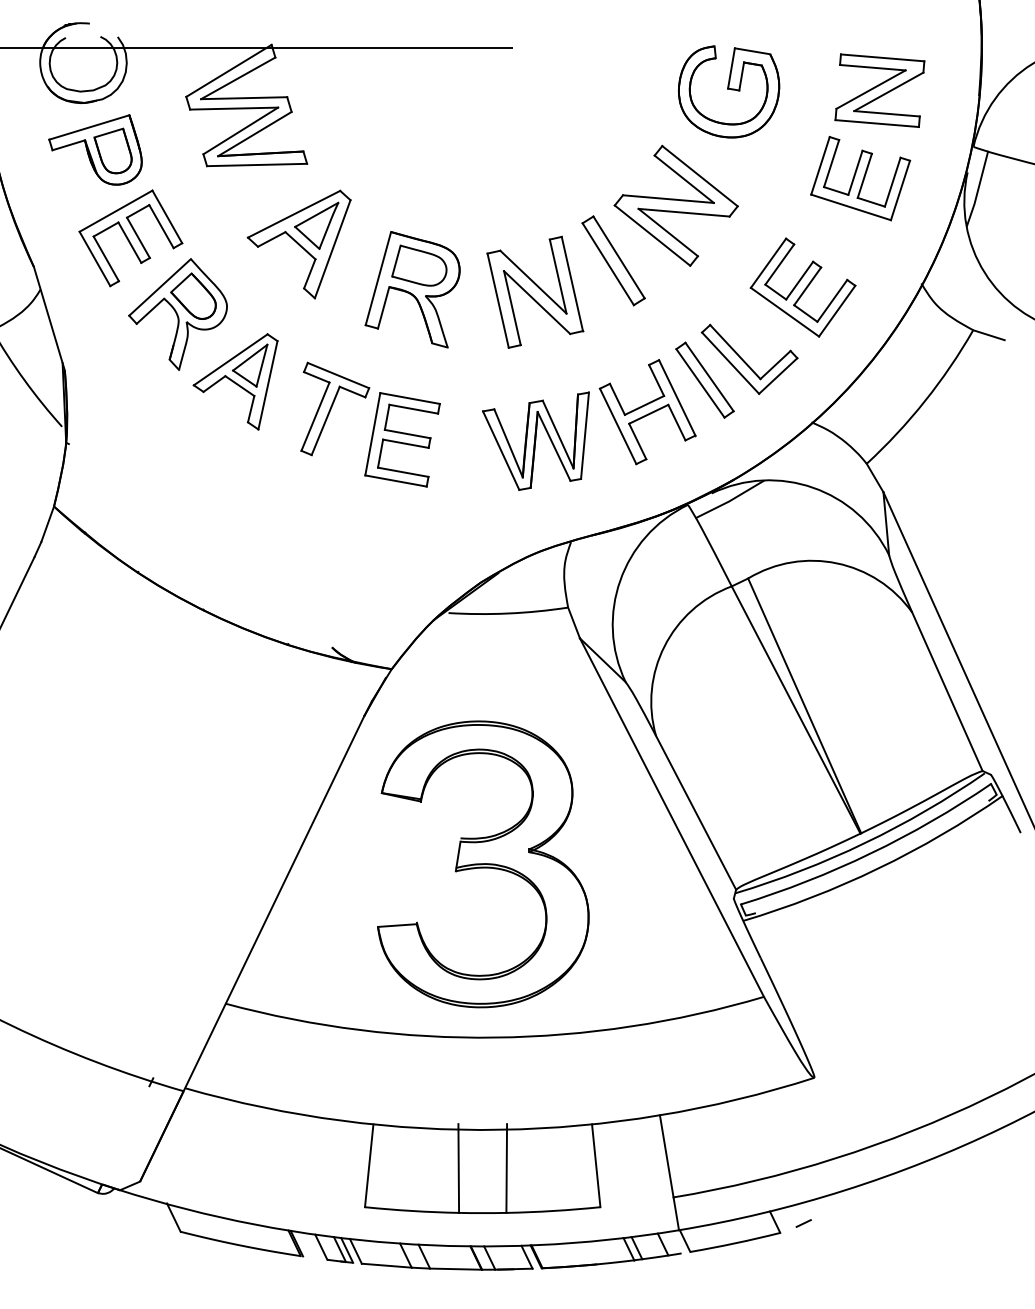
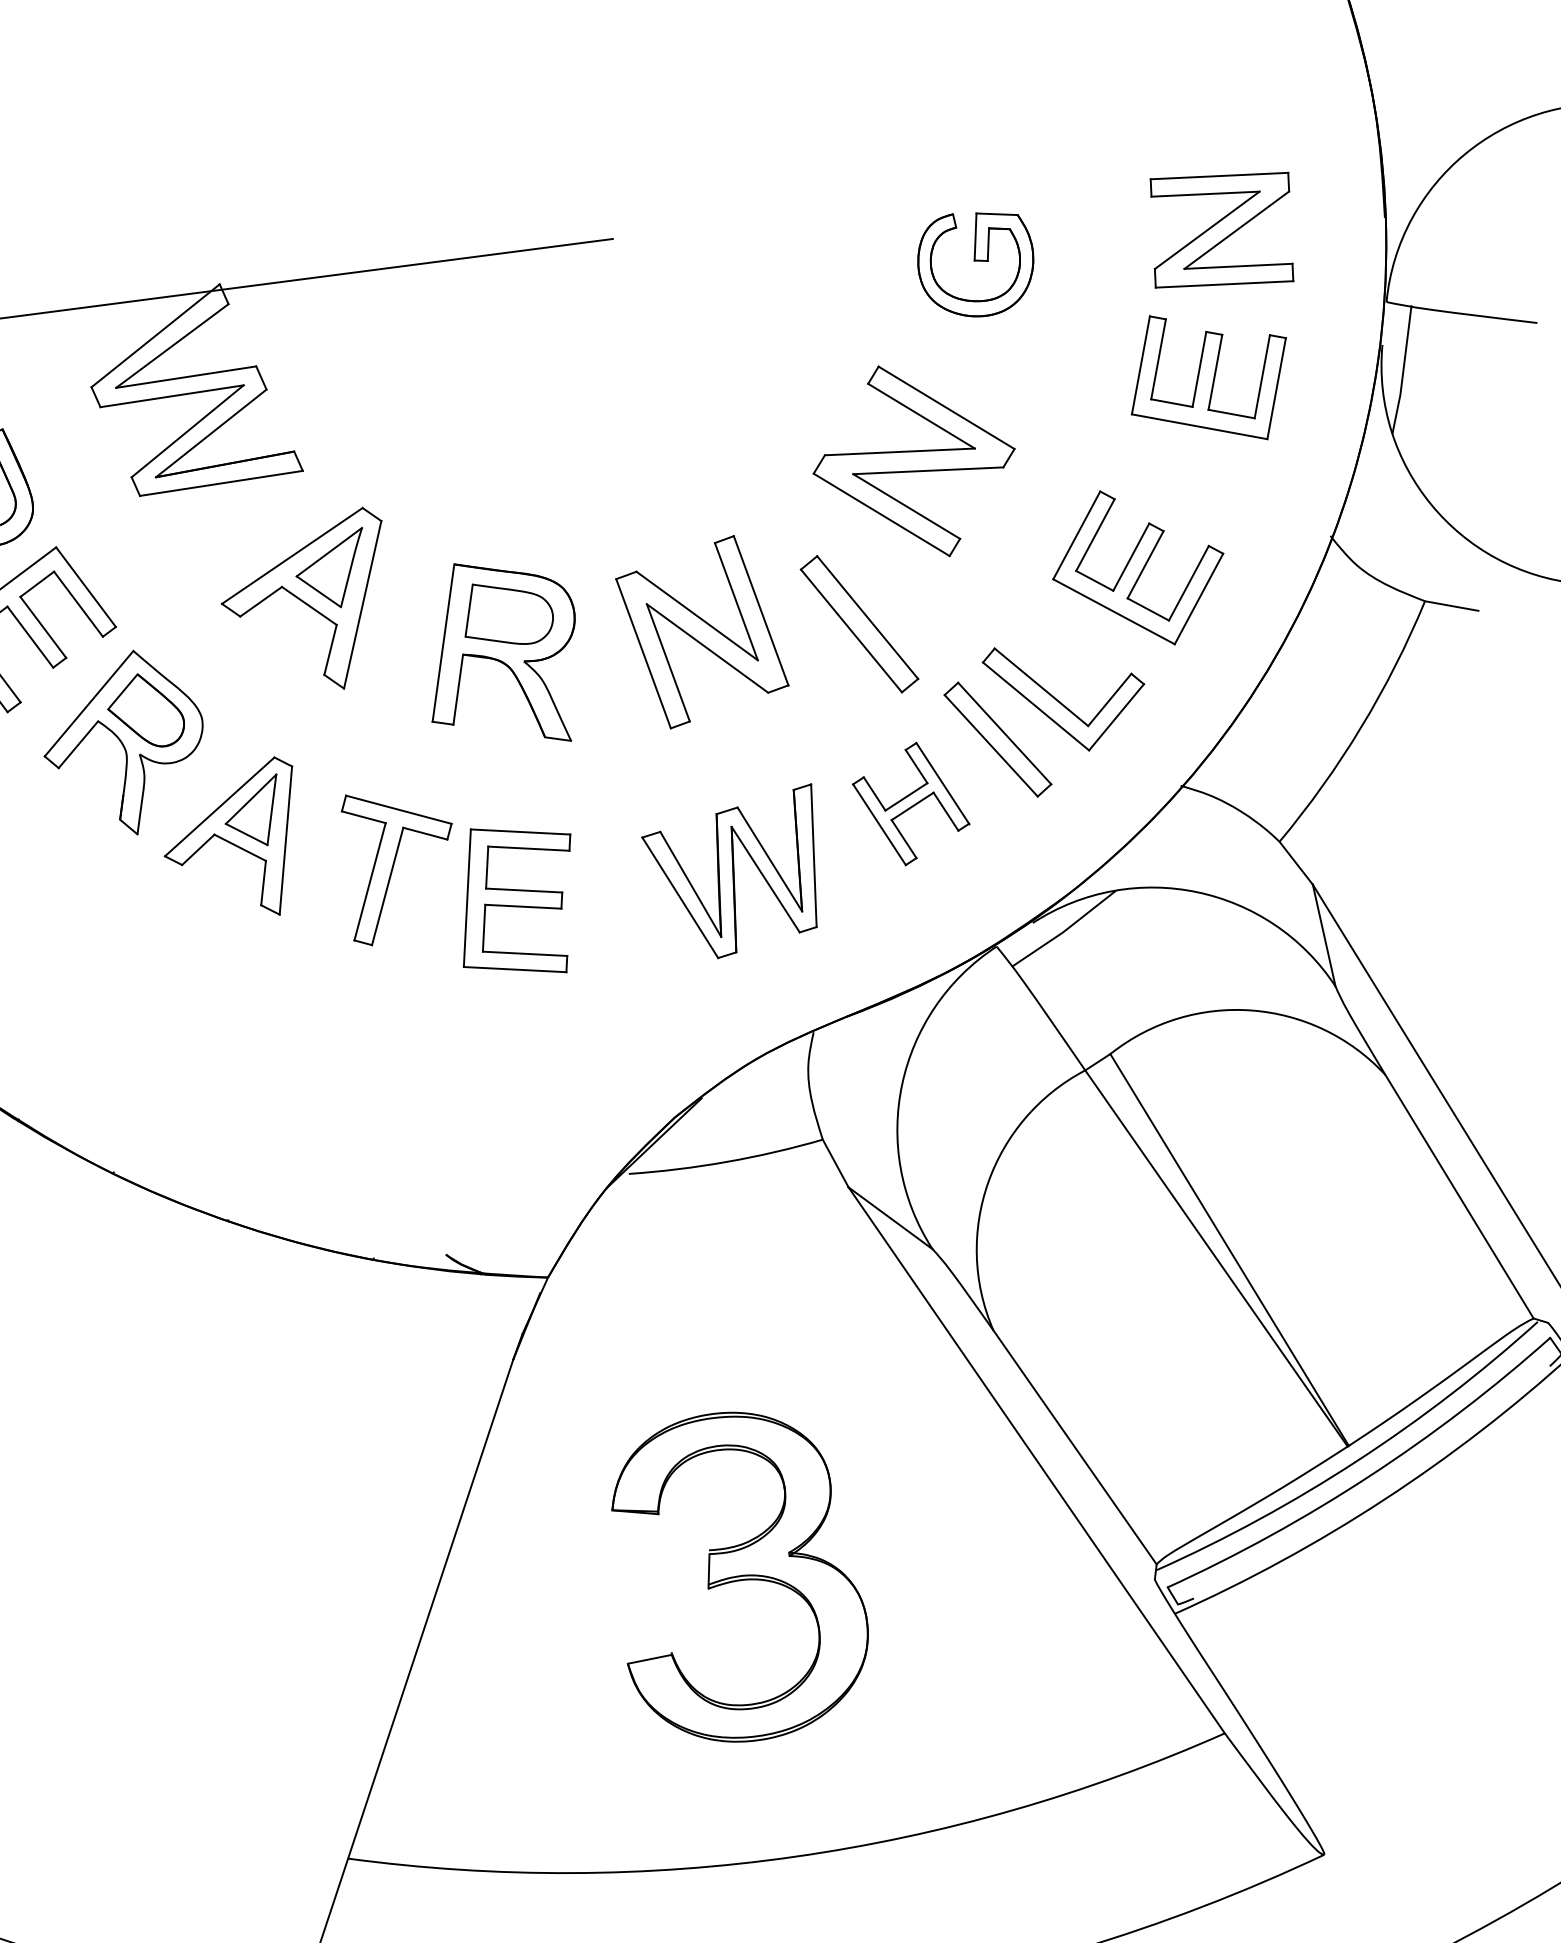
part: (729, 91) -> (976, 263), size x0.7
part: (613, 260) -> (859, 623), moved
part: (647, 412) -> (910, 804), size x0.7
part: (483, 864) -> (739, 1576), size x0.7

